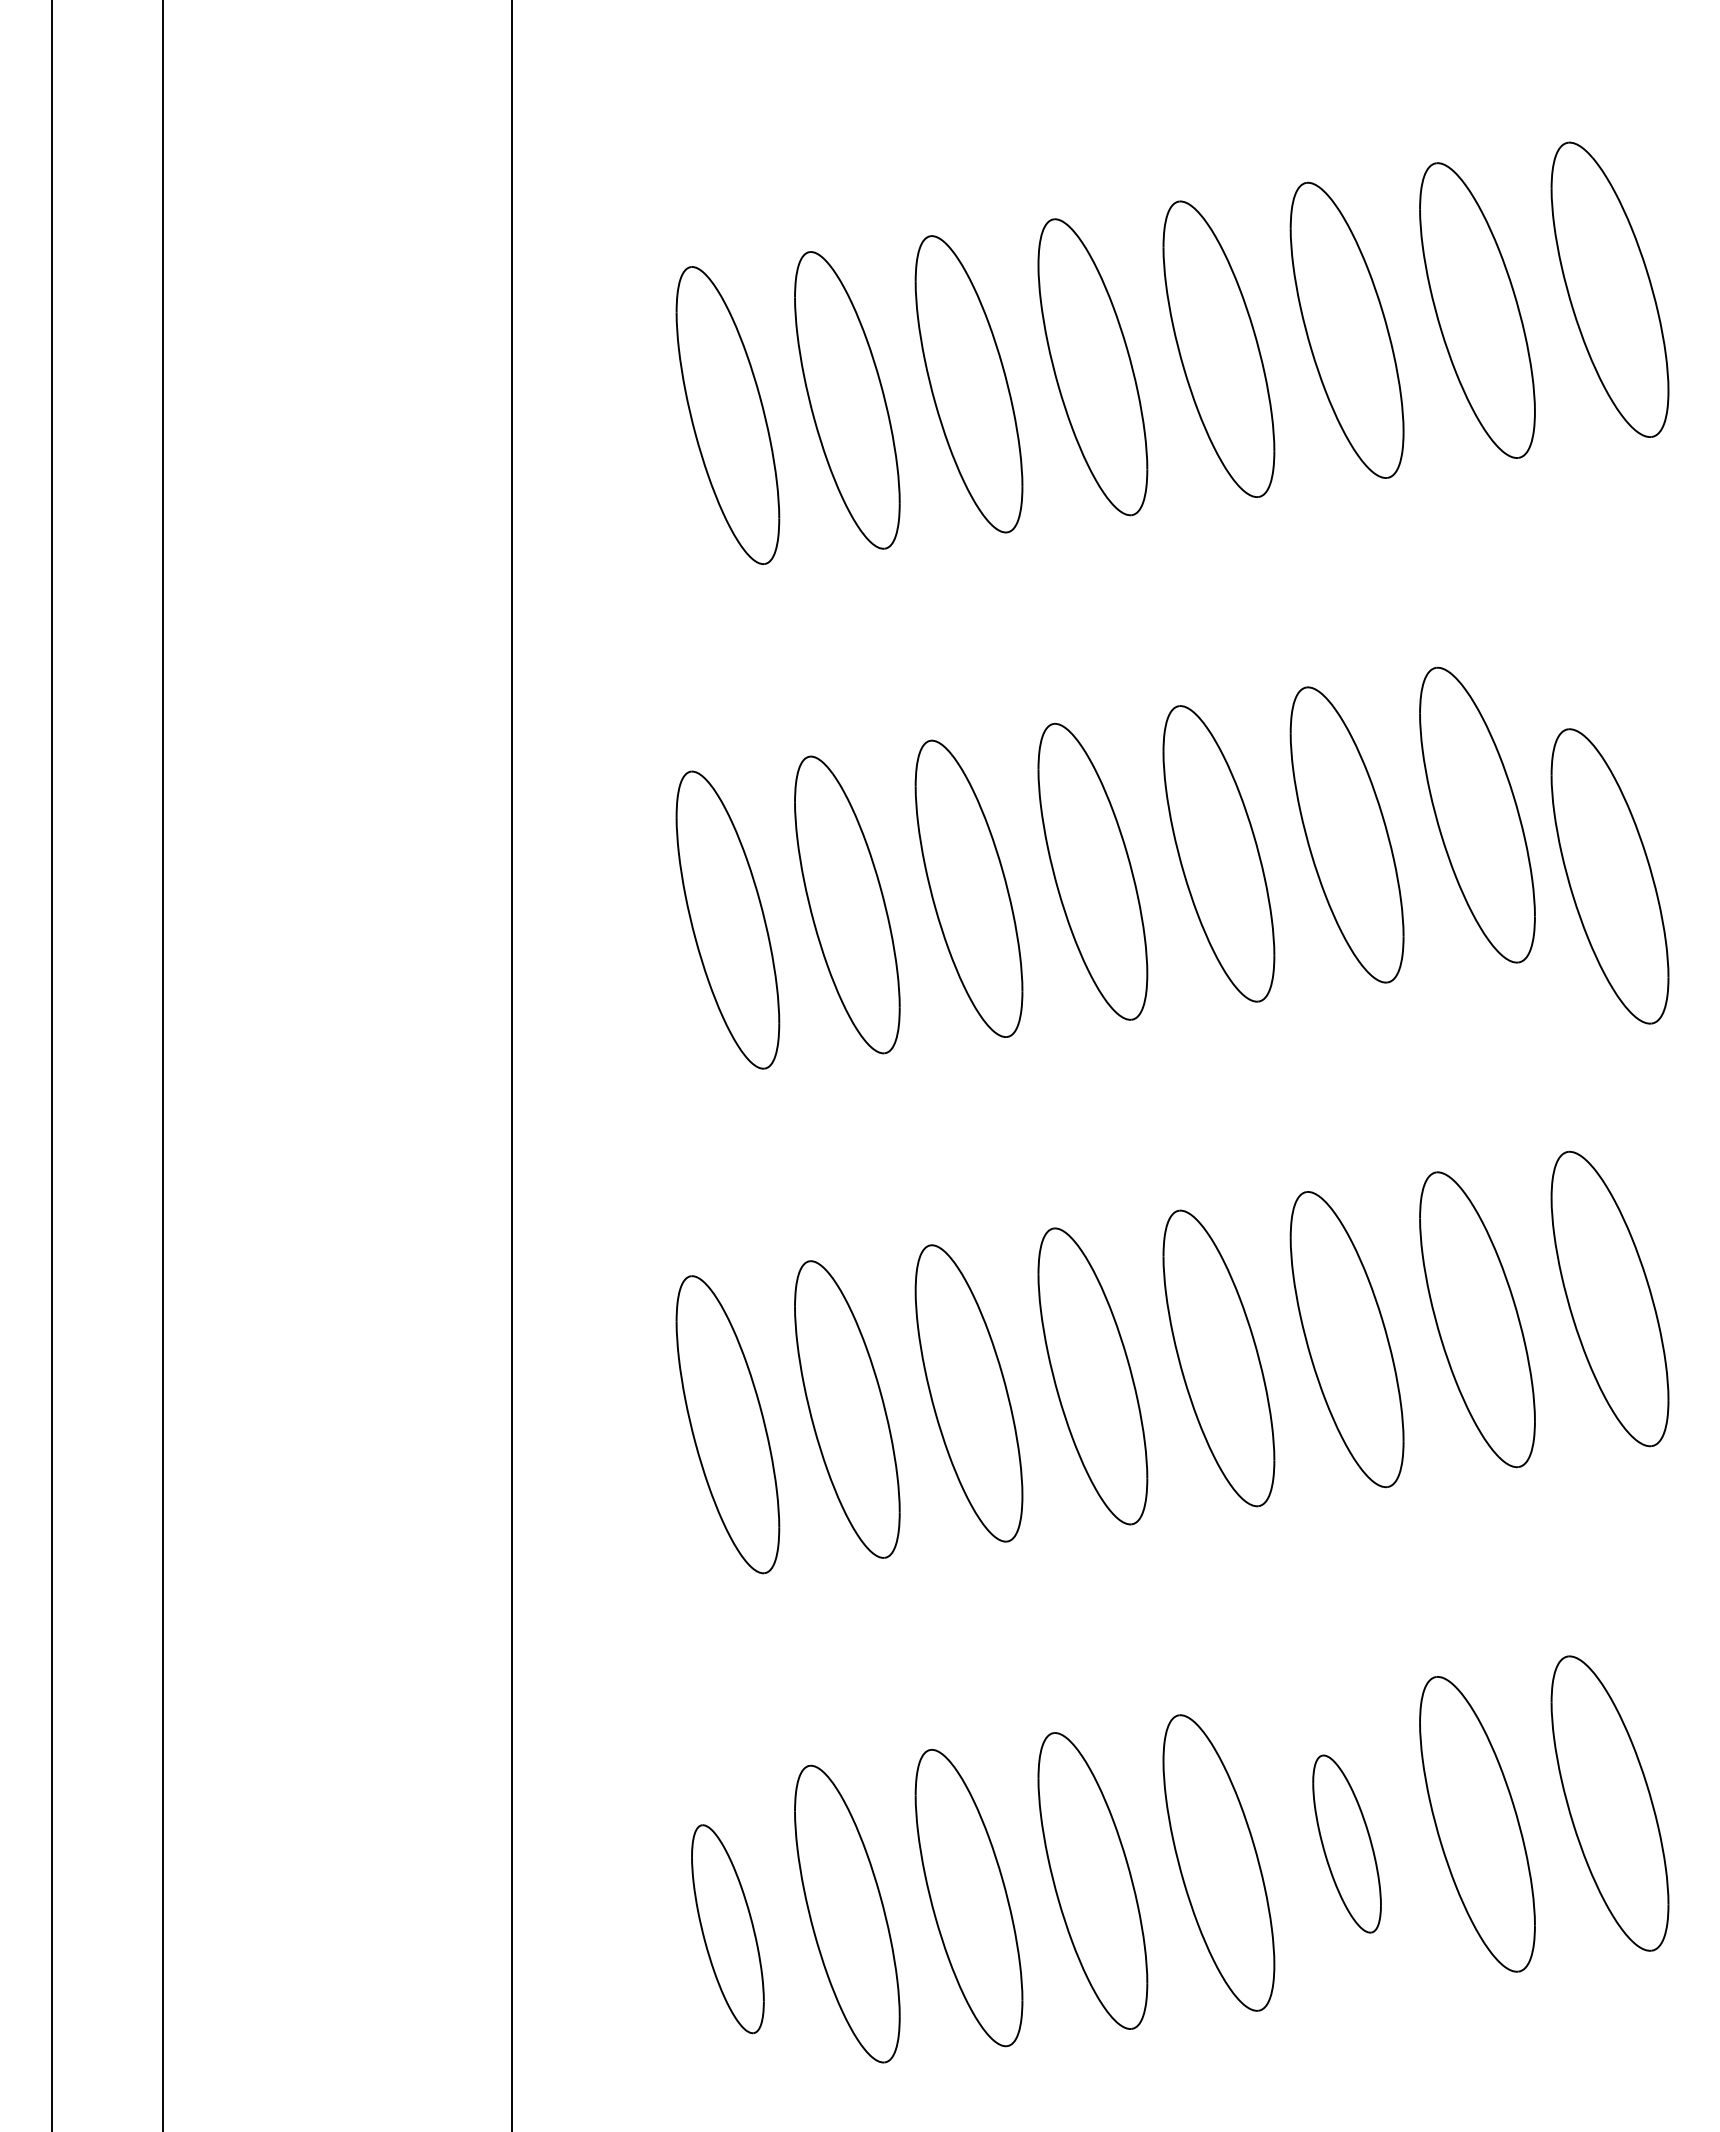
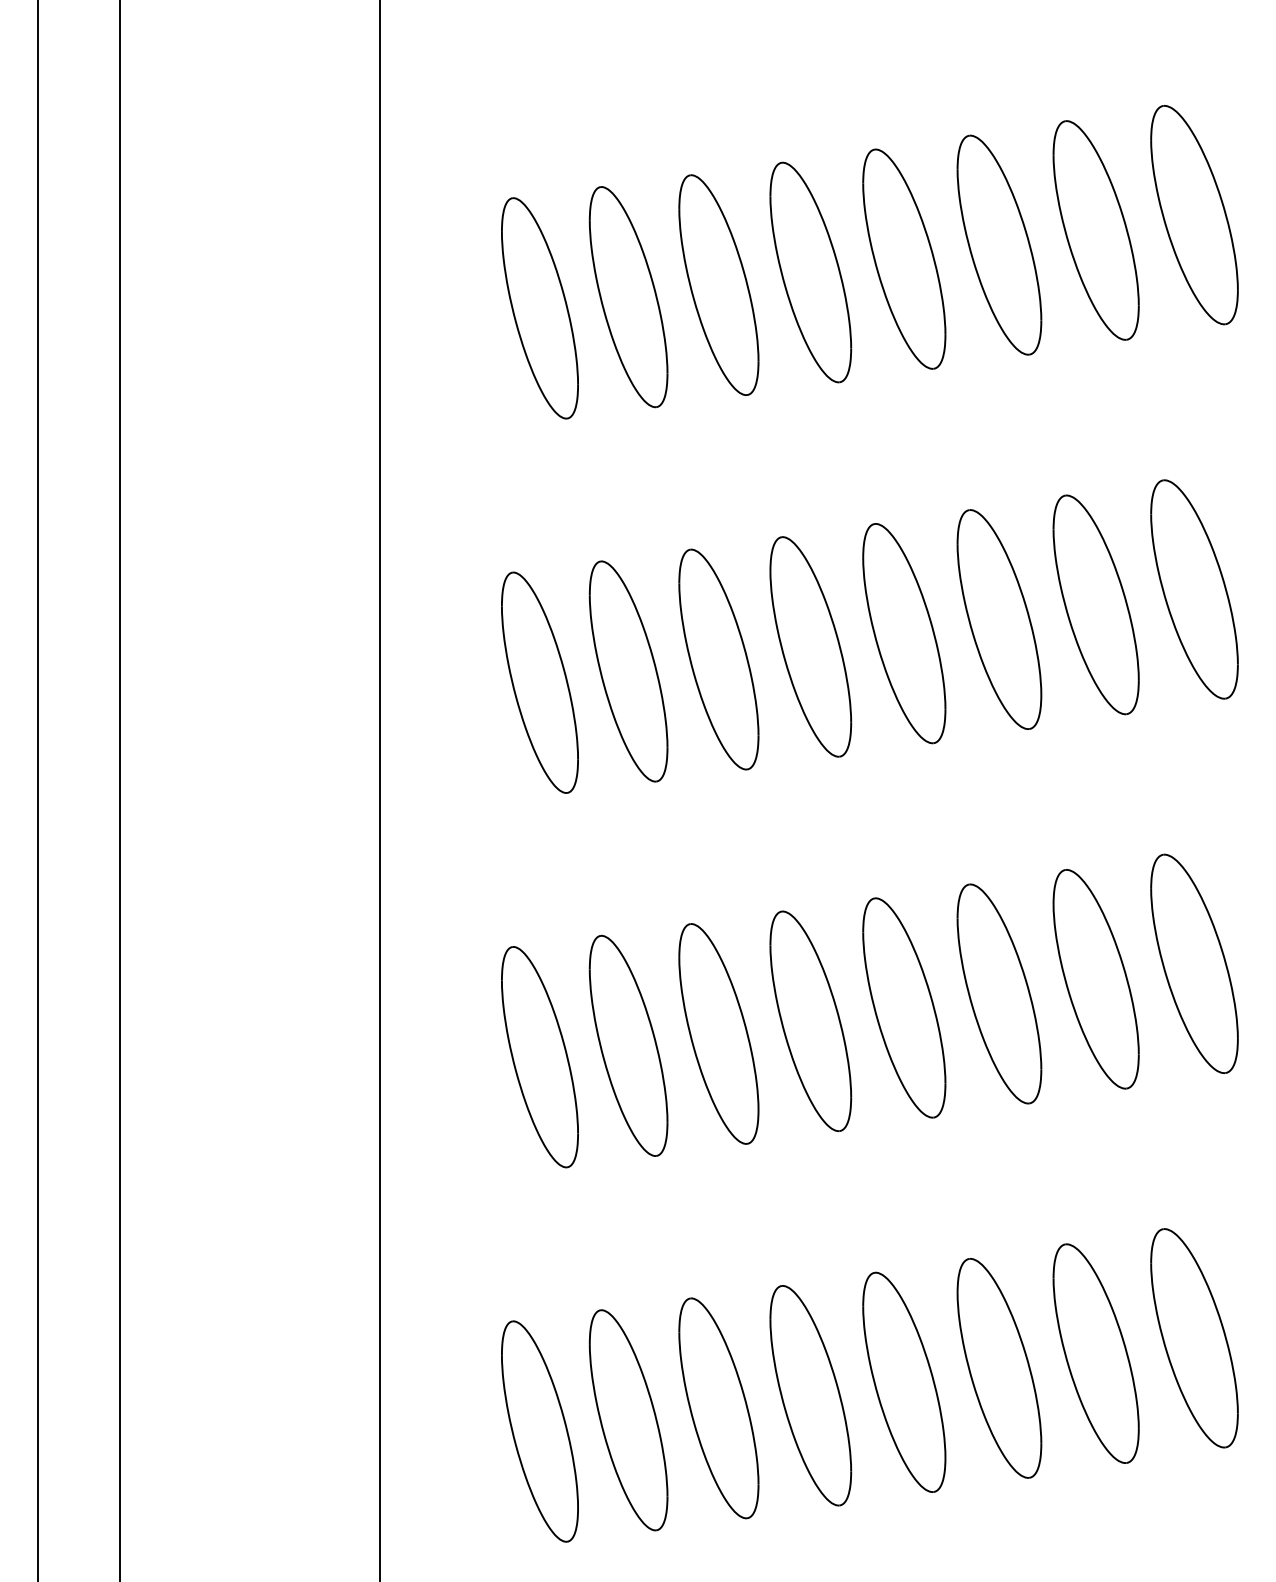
part: (1609, 876) -> (1194, 589), moved
part: (1346, 1843) -> (998, 1367), size x1.67
part: (727, 1928) -> (539, 1430), size x1.43

